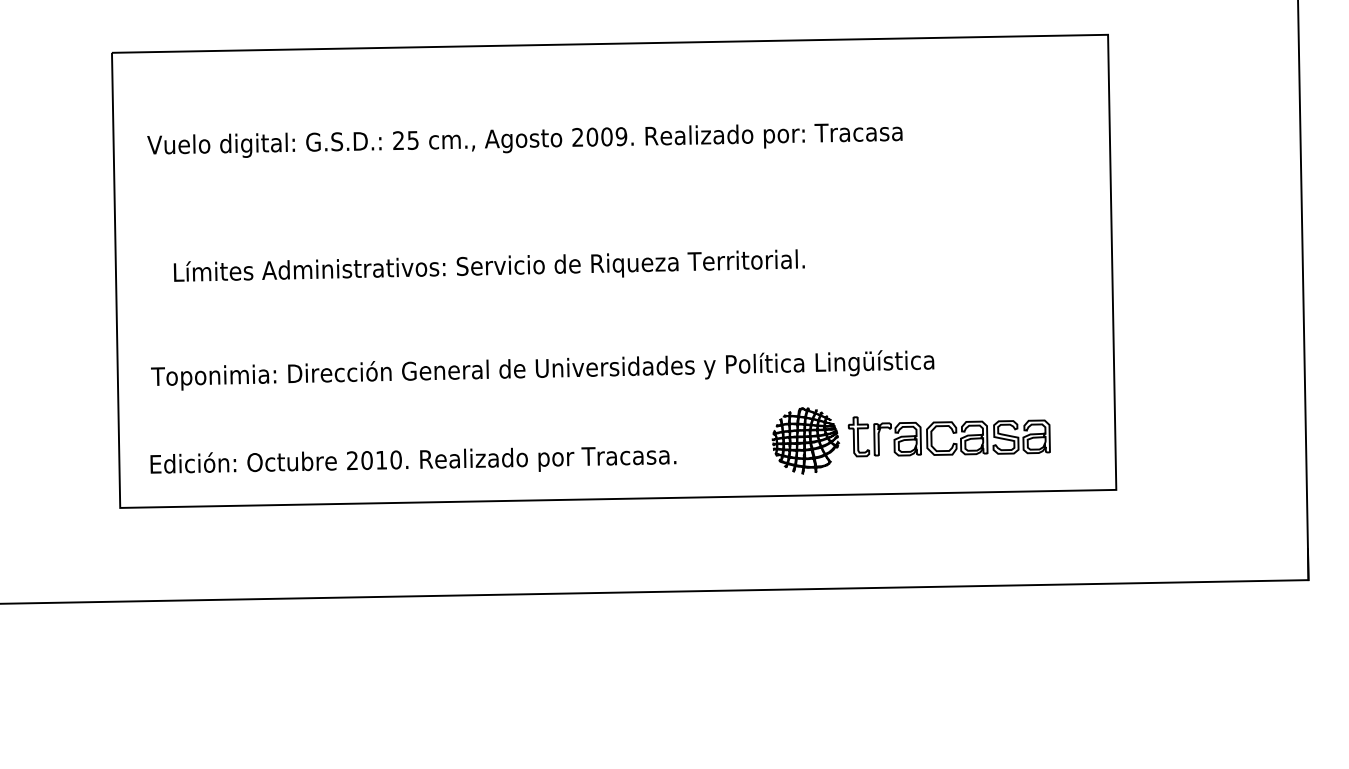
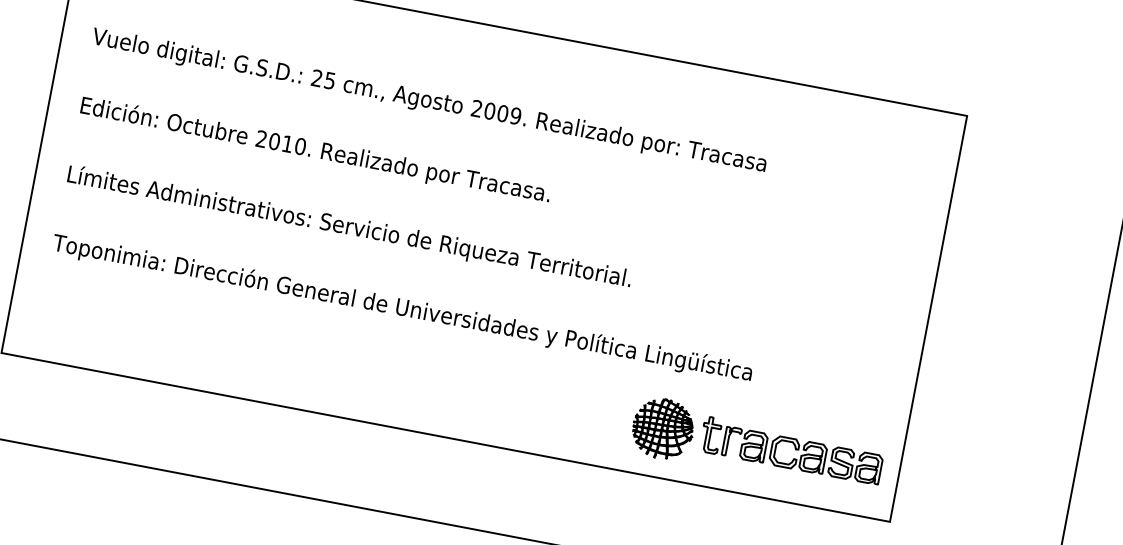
text: (488, 265) -> (349, 225), moved
part: (910, 440) -> (756, 448), moved
text: (413, 460) -> (315, 150), moved

